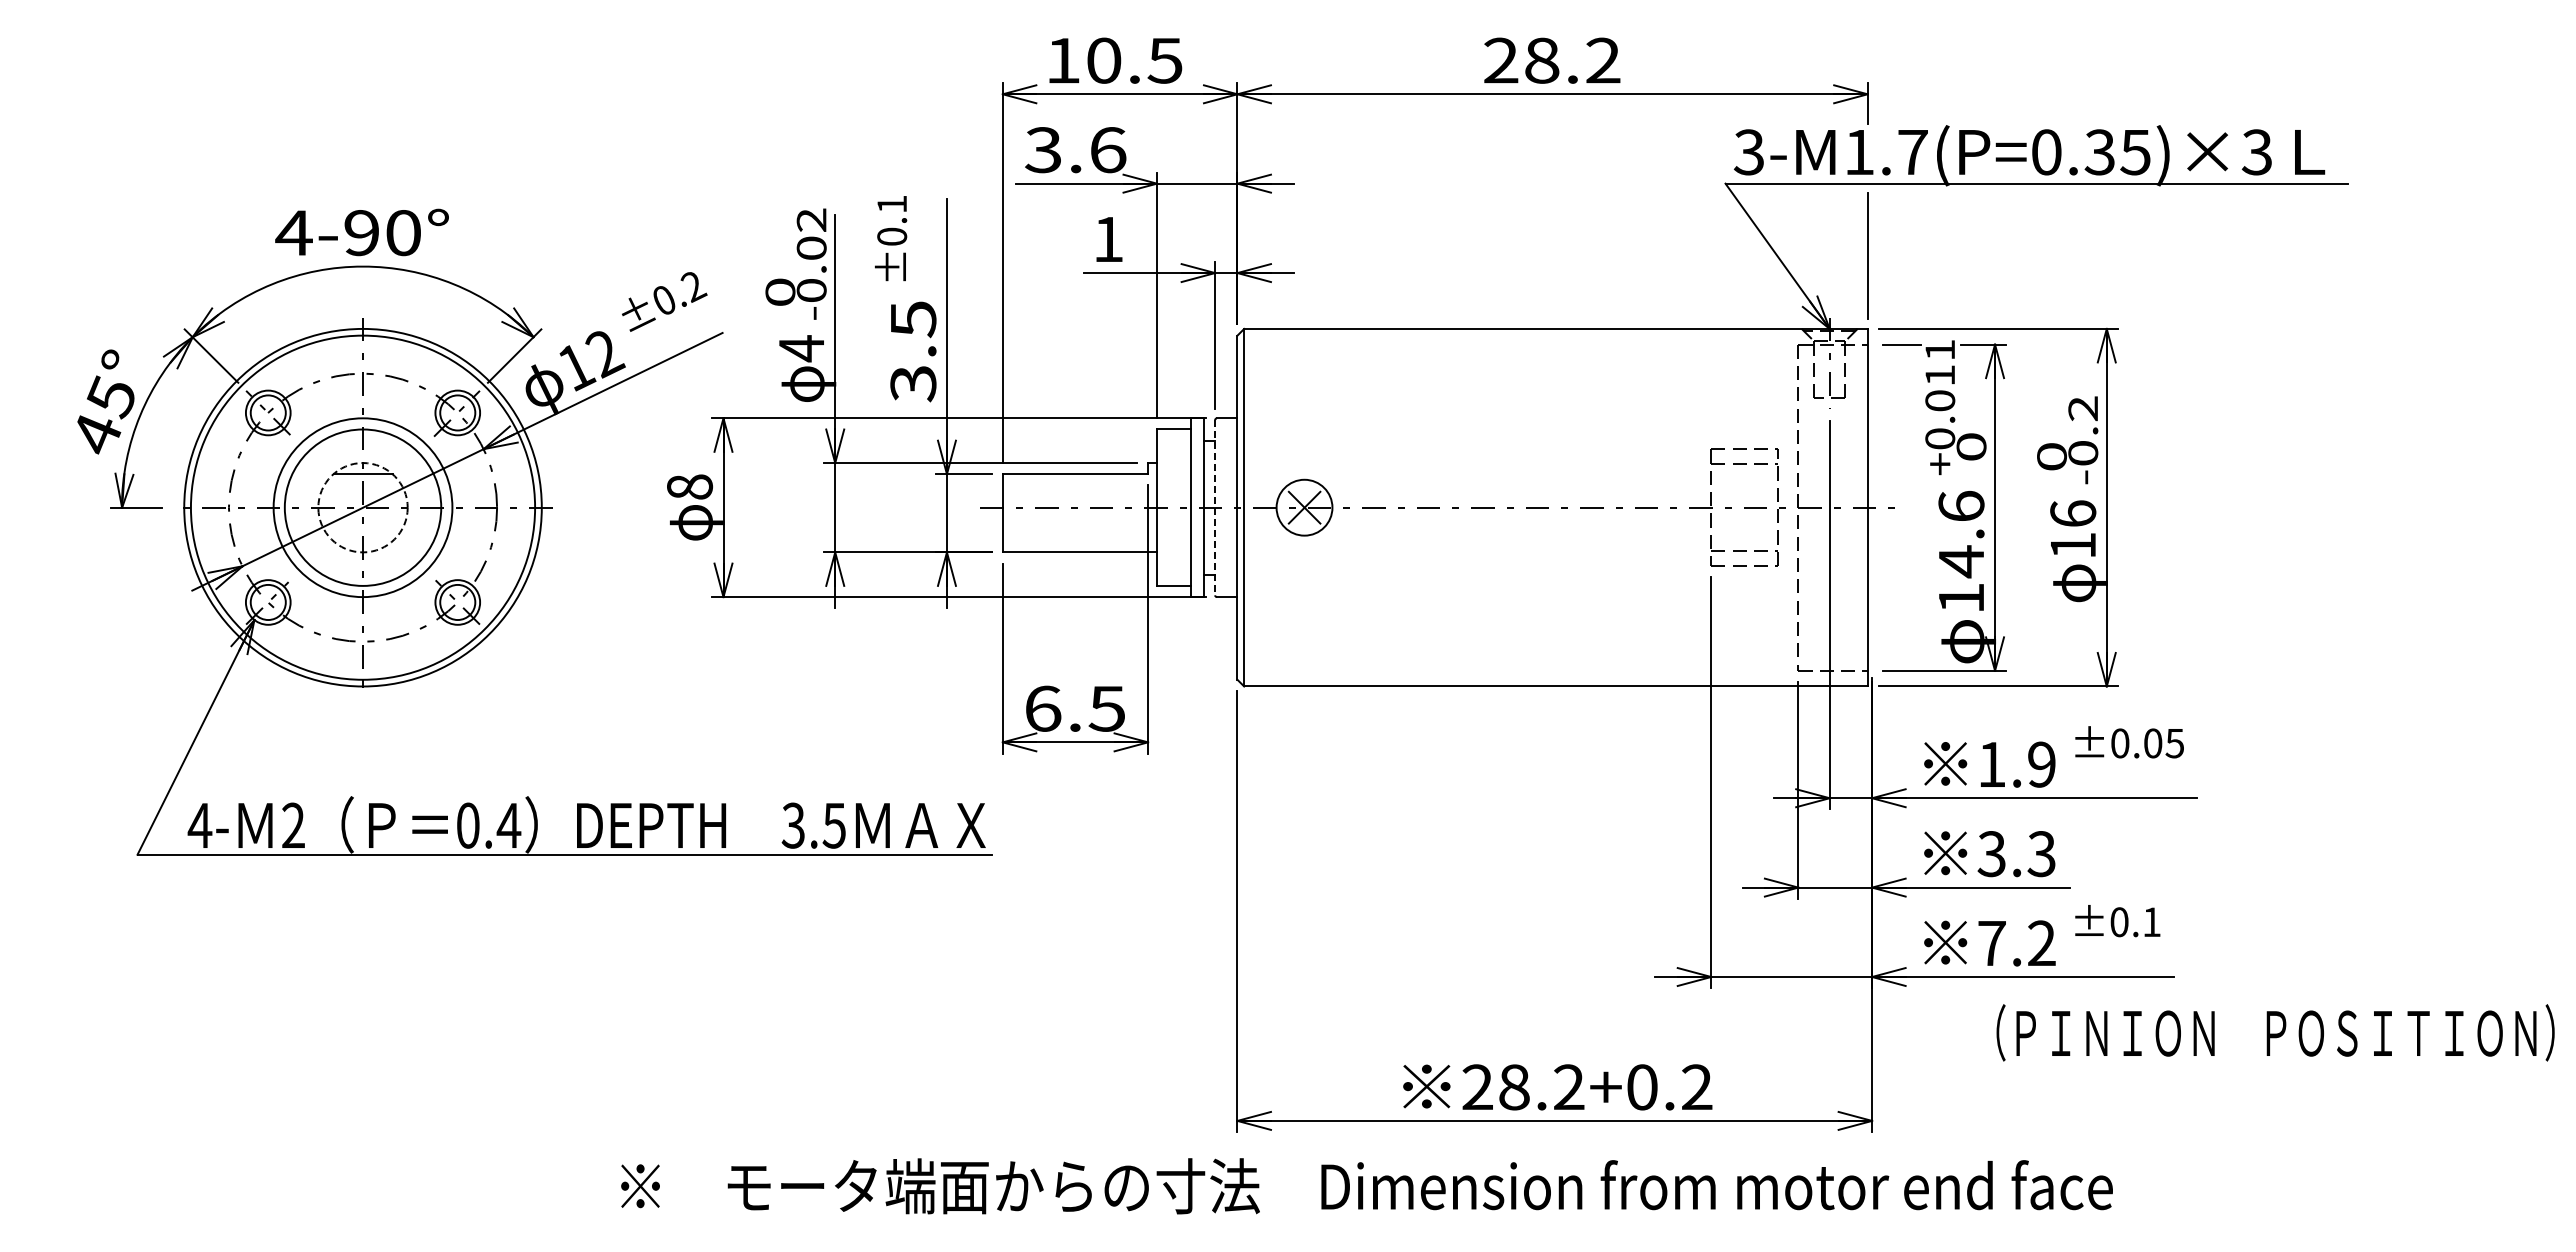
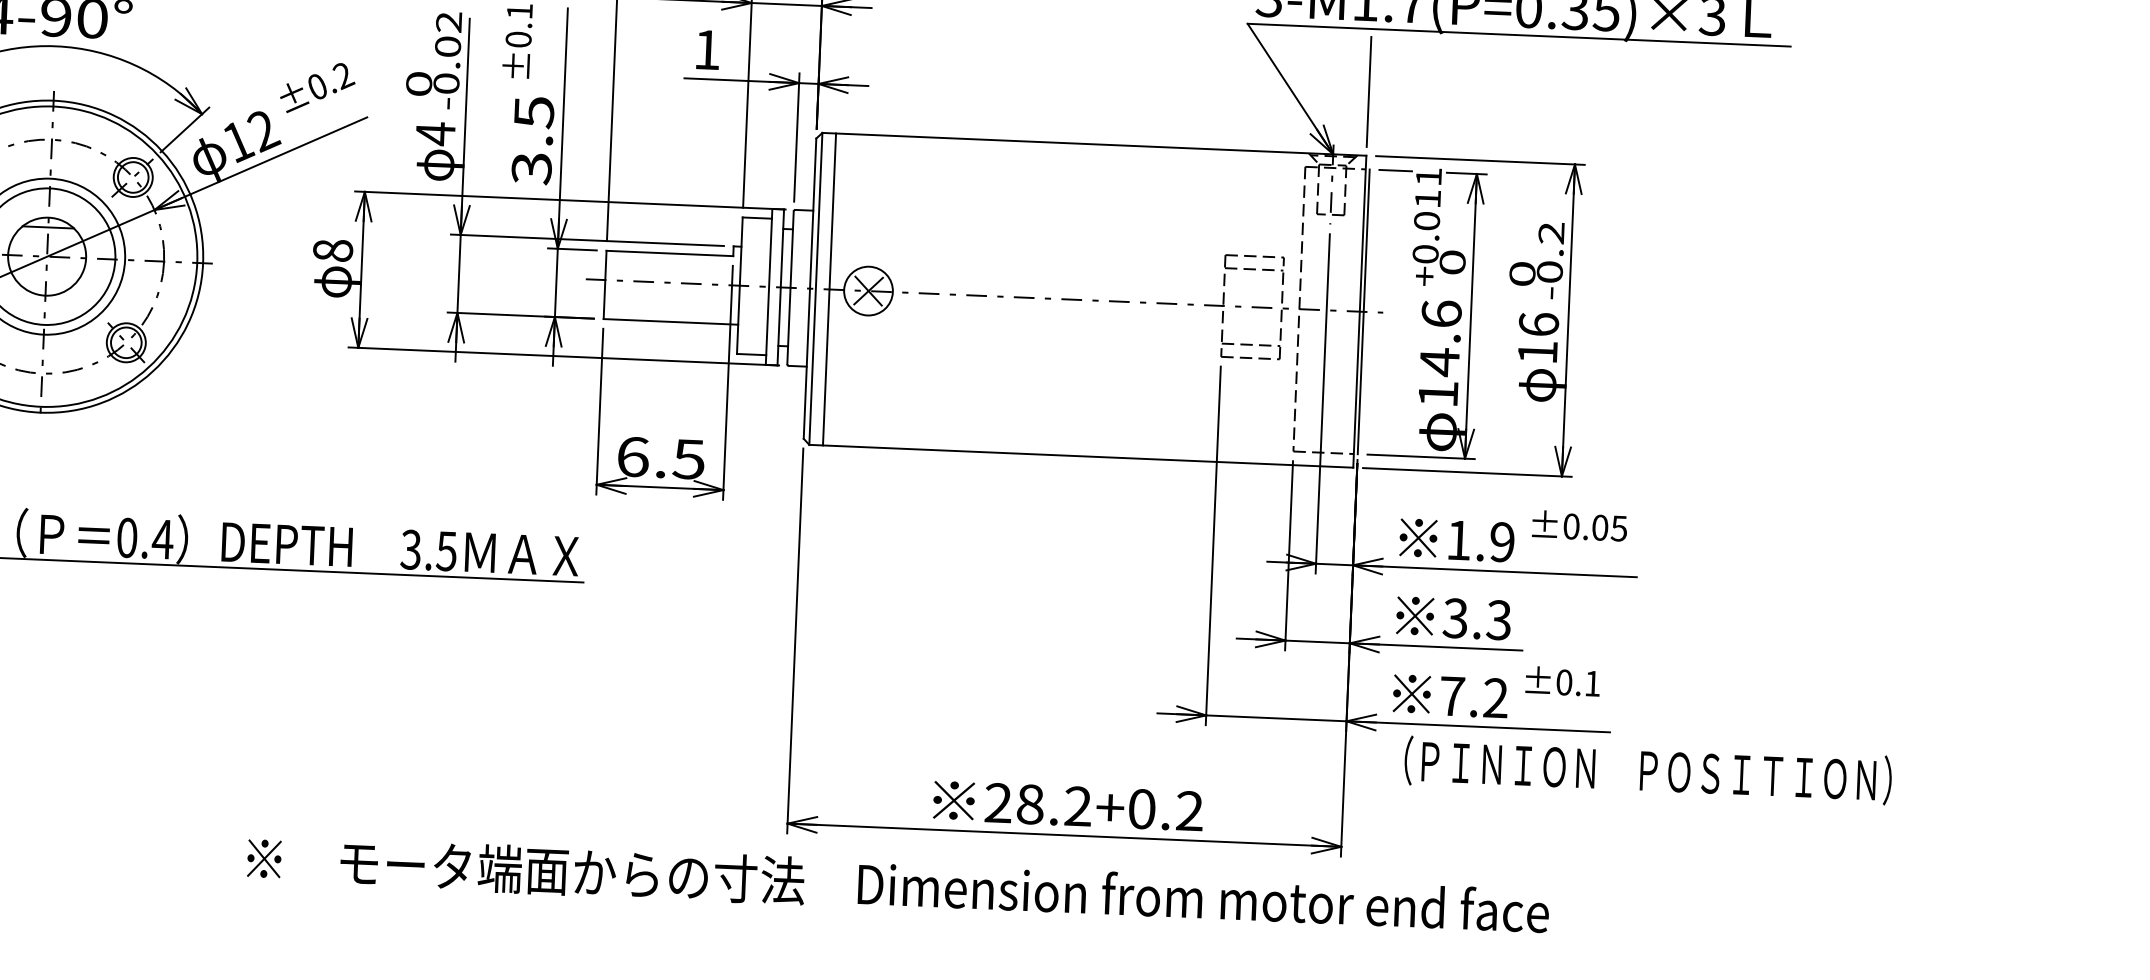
circle: (362, 507) -> (46, 256), dashed -> solid
line: (1215, 507) -> (790, 287), dashed -> solid
line: (1259, 507) -> (829, 289), added
line: (1872, 507) -> (1364, 311), added
text: (2275, 1032) -> (1648, 770), moved

